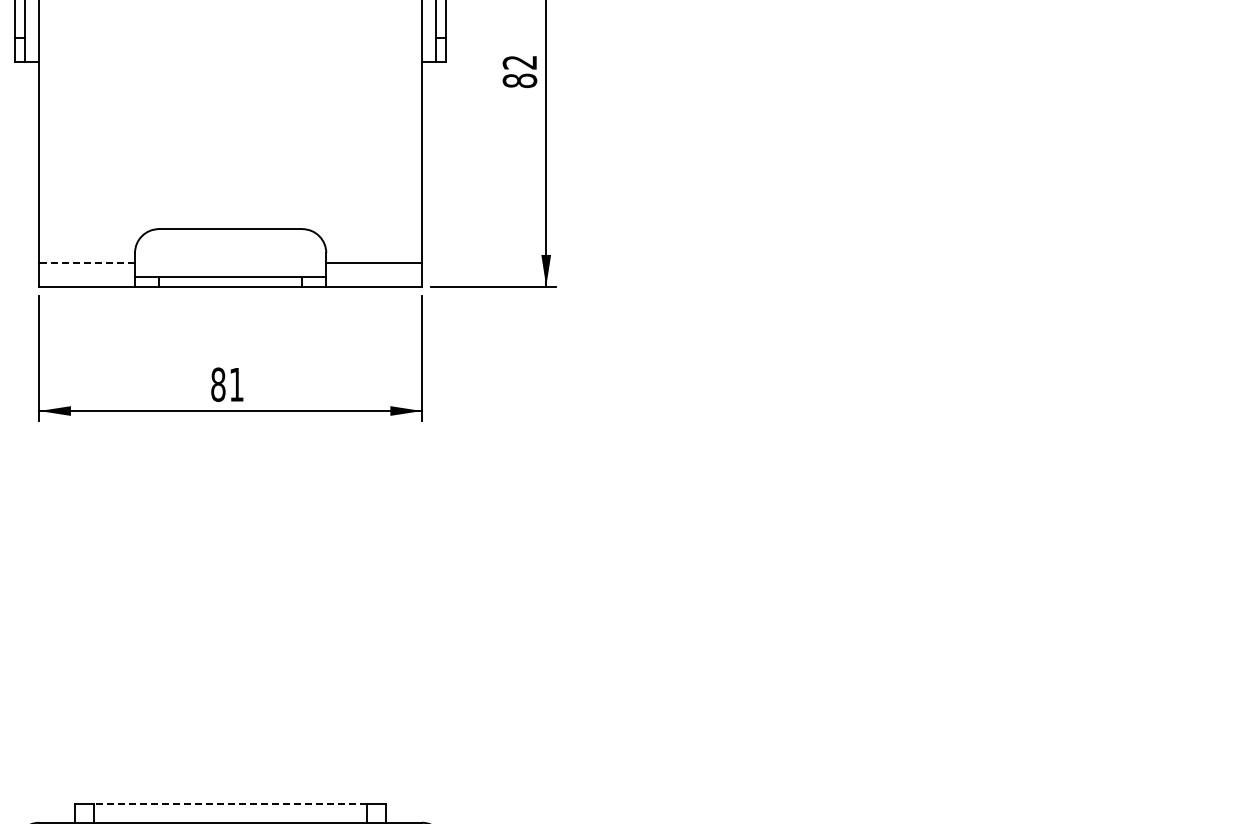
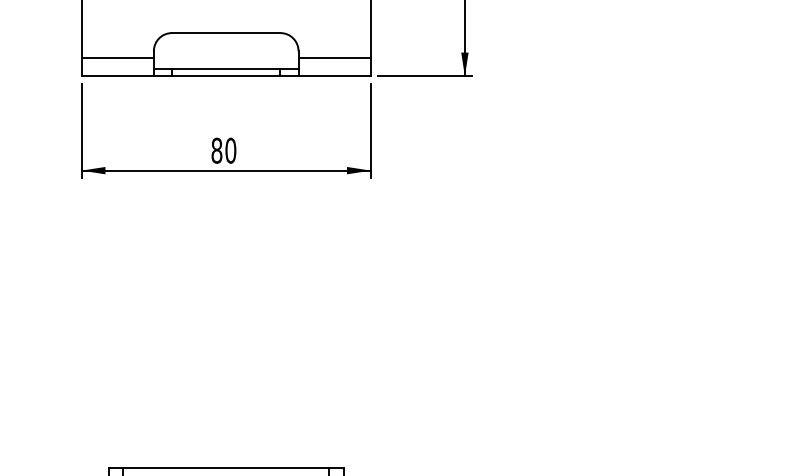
line: (87, 262) -> (117, 58), dashed -> solid
text: (236, 384) -> (230, 150), 81 -> 80
line: (230, 803) -> (226, 467), dashed -> solid

